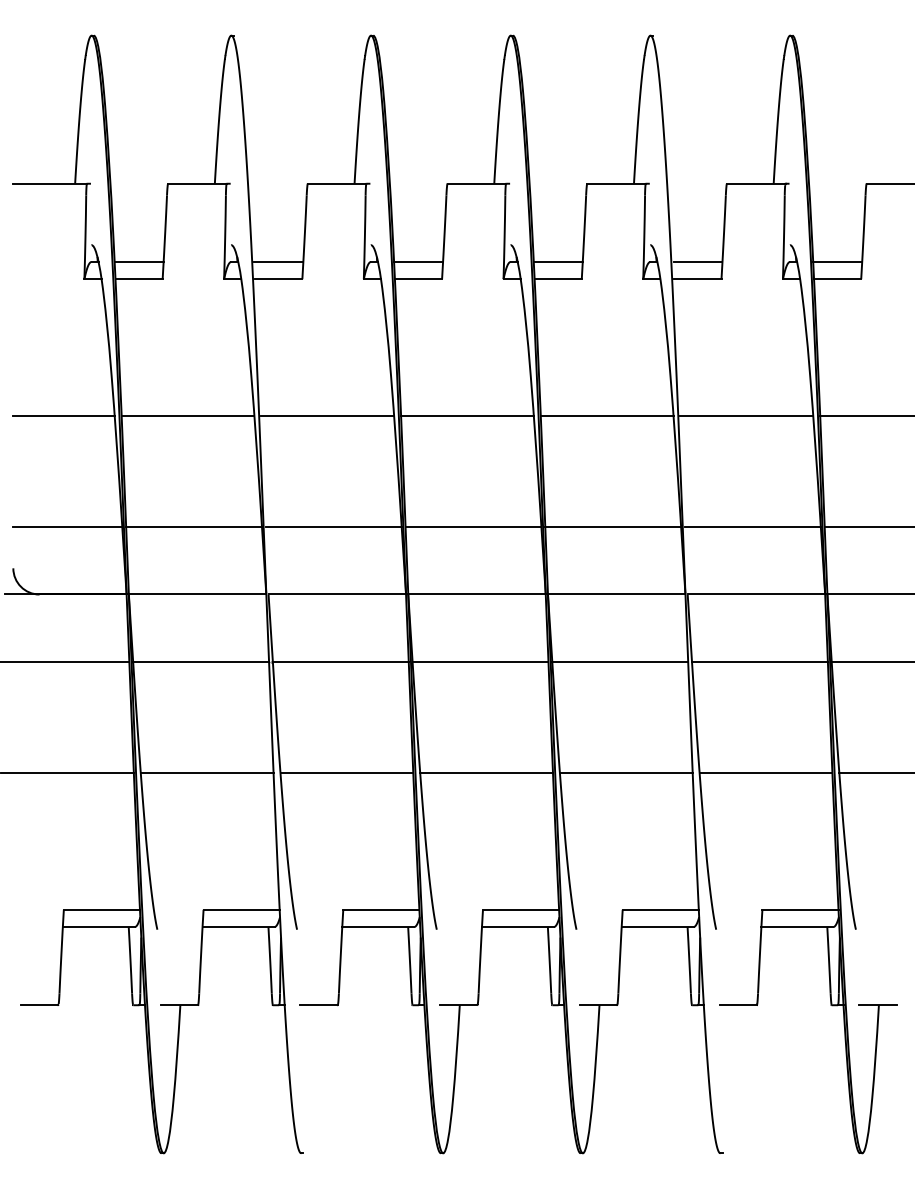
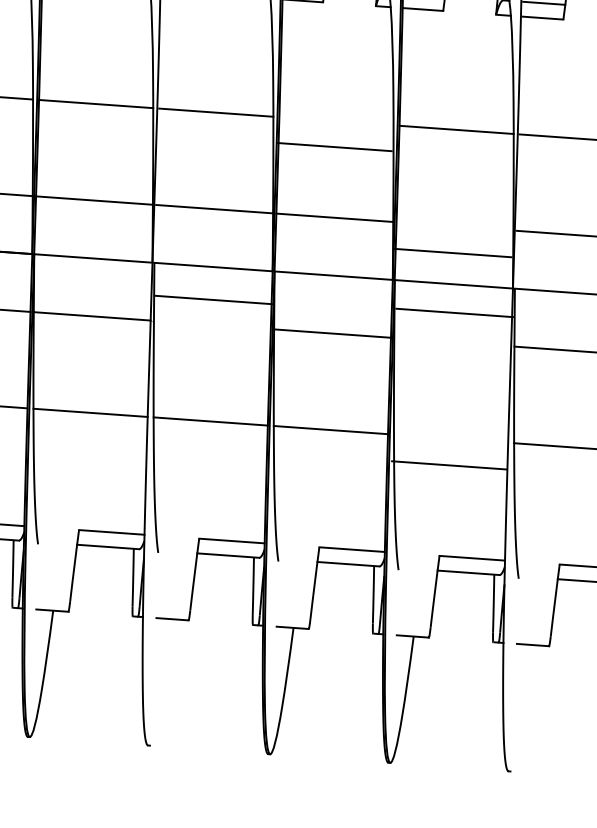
line: (467, 415) -> (334, 146), moved
line: (613, 527) -> (453, 253), moved
line: (340, 661) -> (213, 299), moved
line: (620, 661) -> (455, 312), moved
line: (625, 773) -> (448, 465), moved

